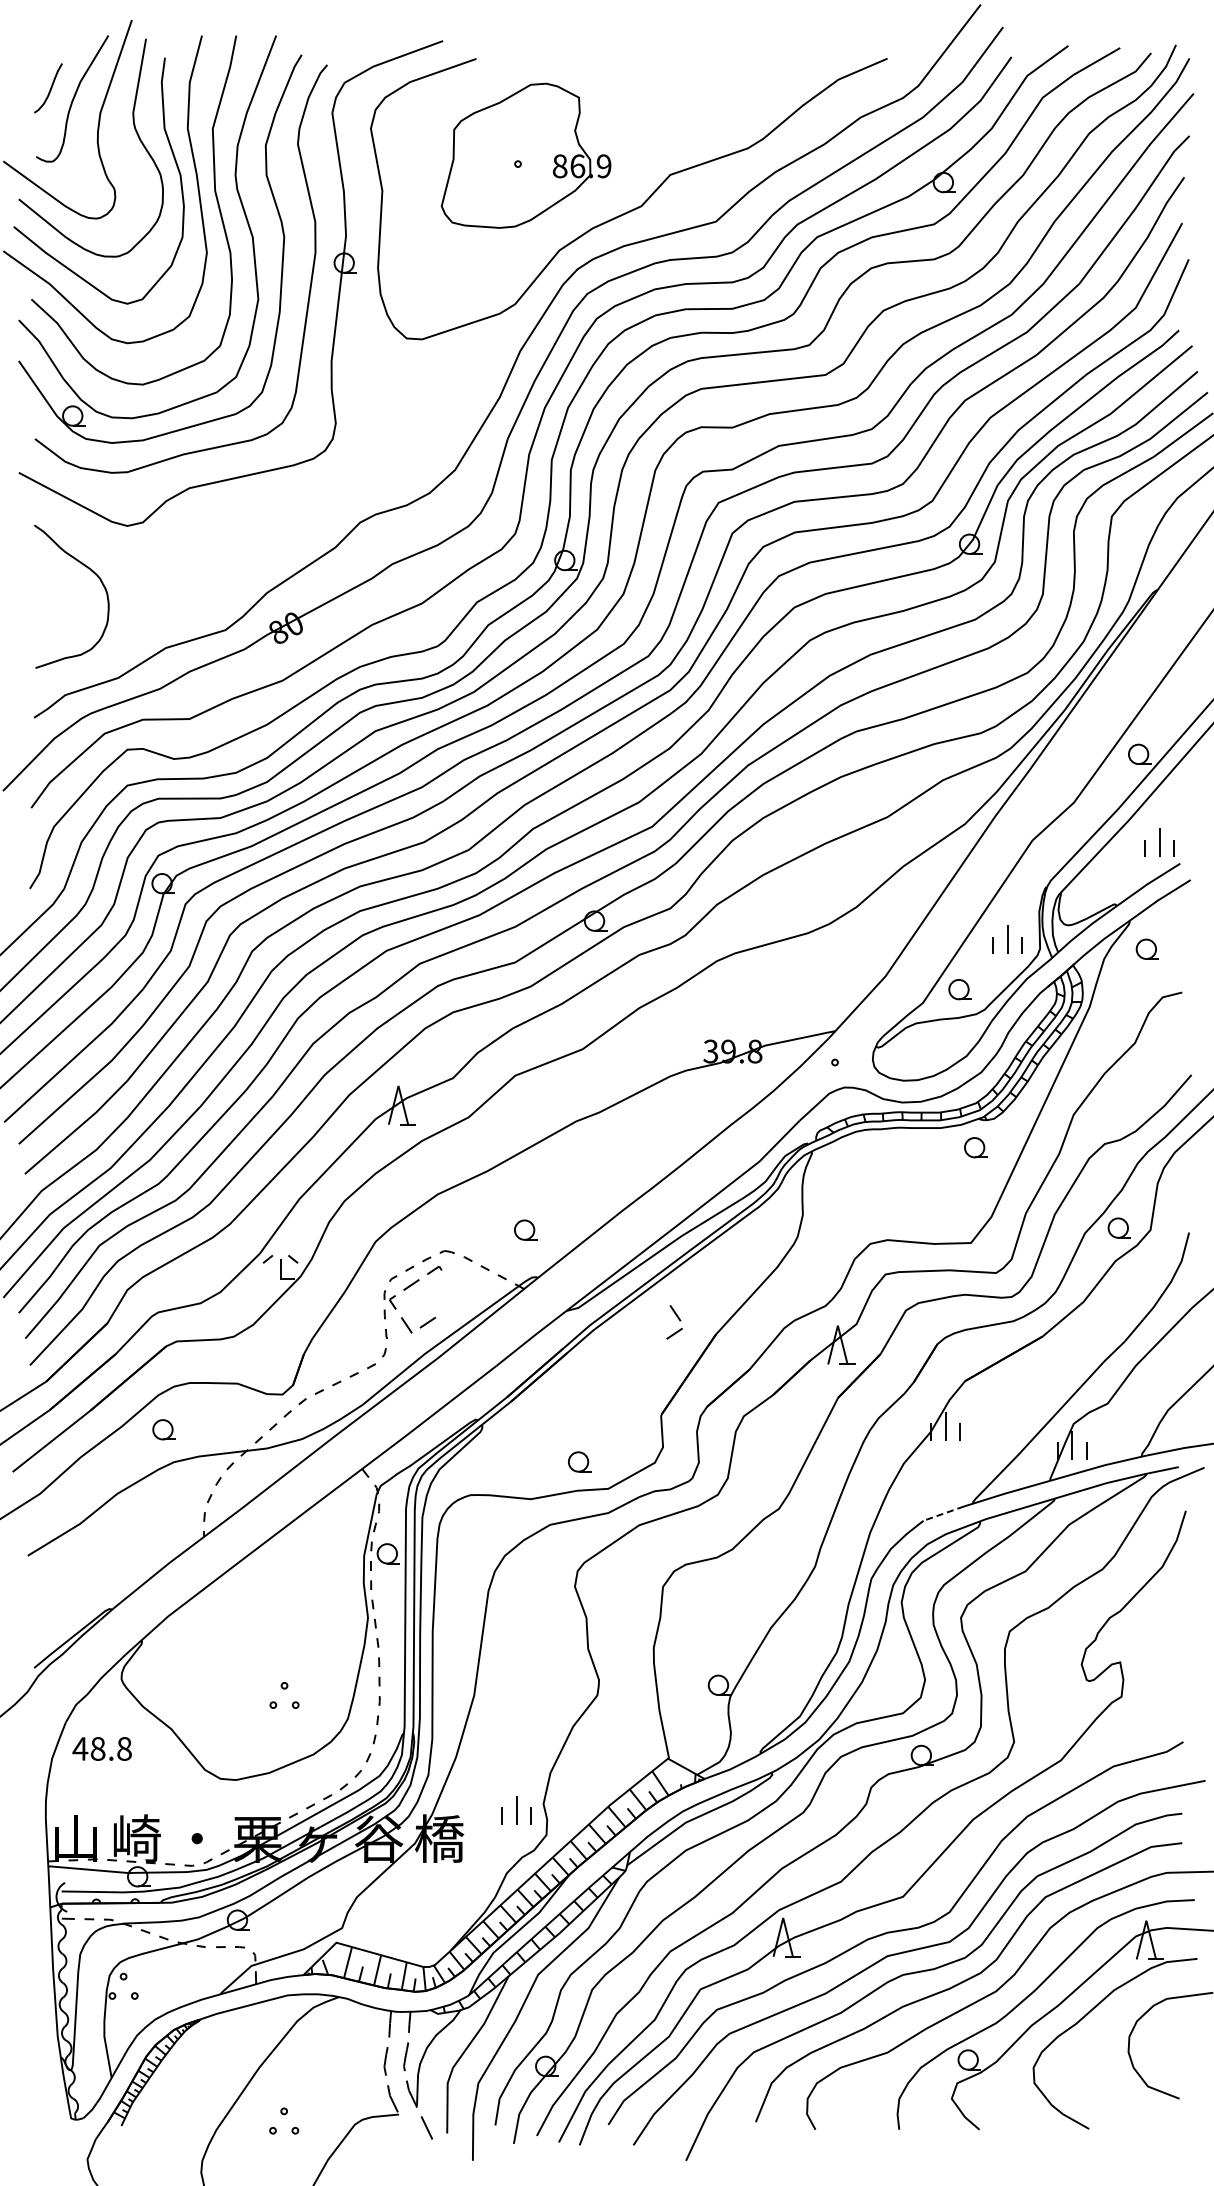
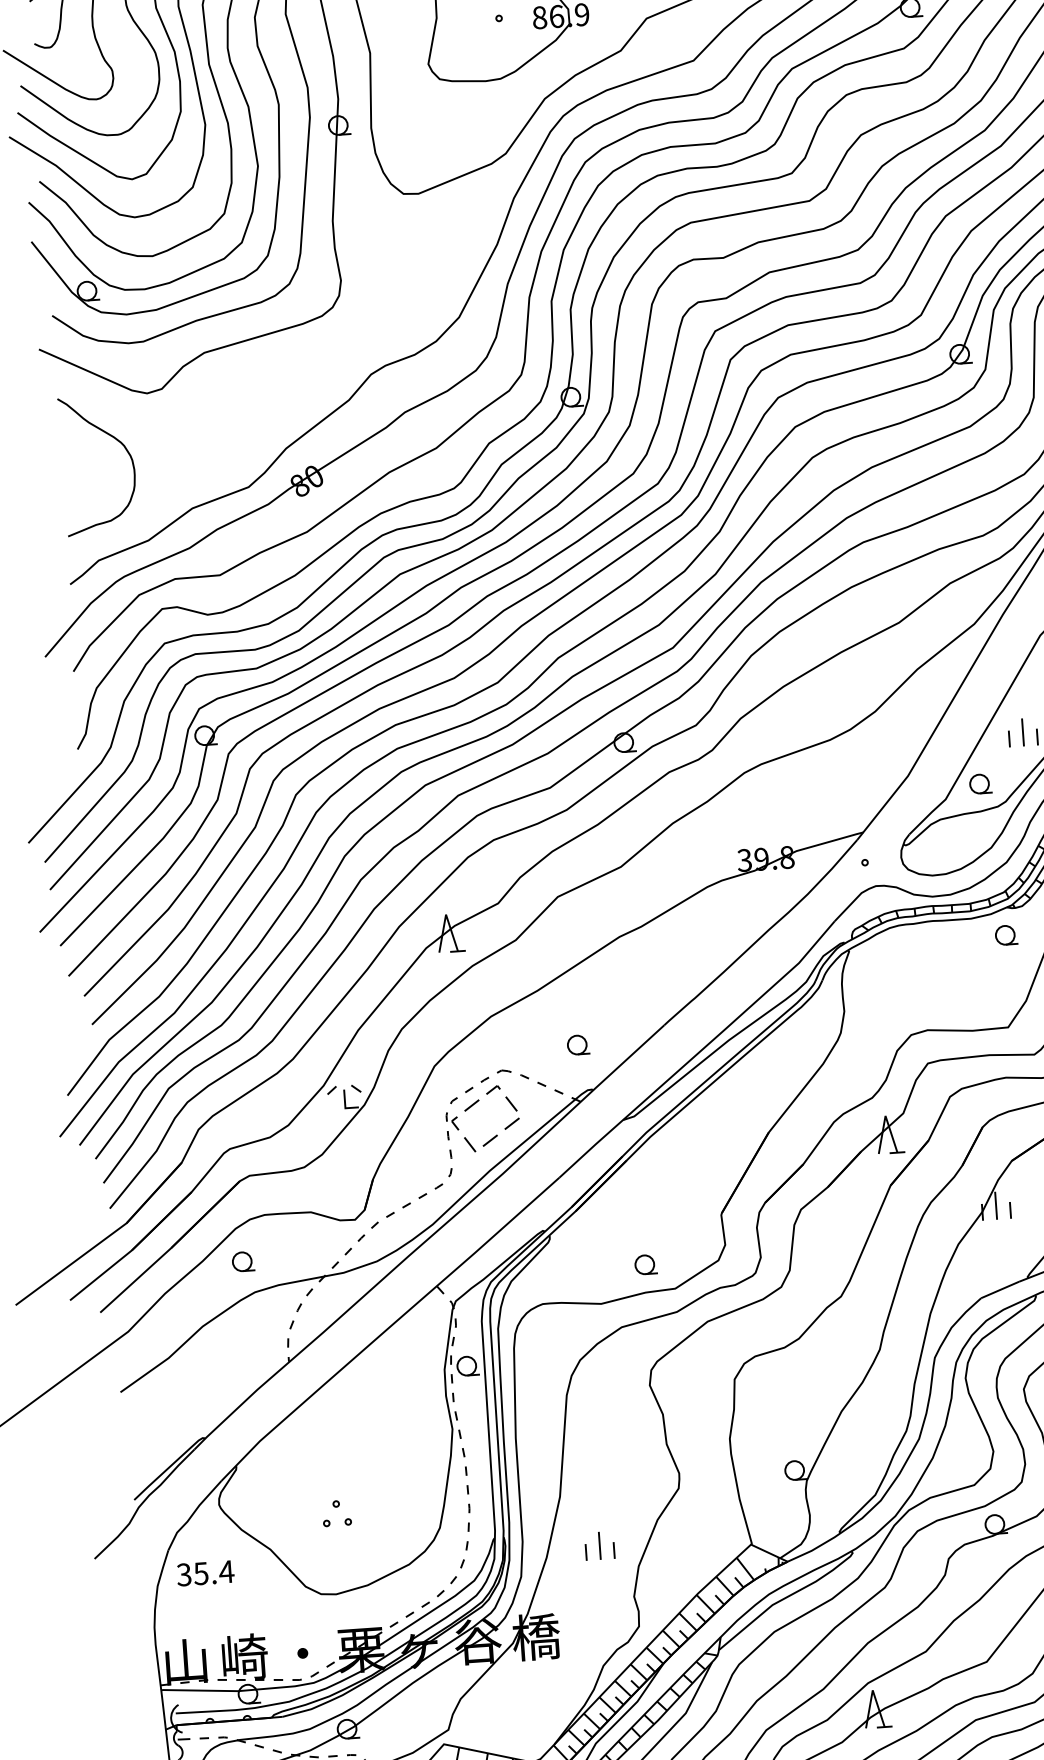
part: (674, 1322) -> (511, 1112), moved
line: (943, 1513) -> (999, 1289), dashed -> solid
part: (284, 1695) -> (336, 1513), moved
text: (102, 1748) -> (205, 1572), 48.8 -> 35.4
part: (516, 1810) -> (599, 1546), moved

